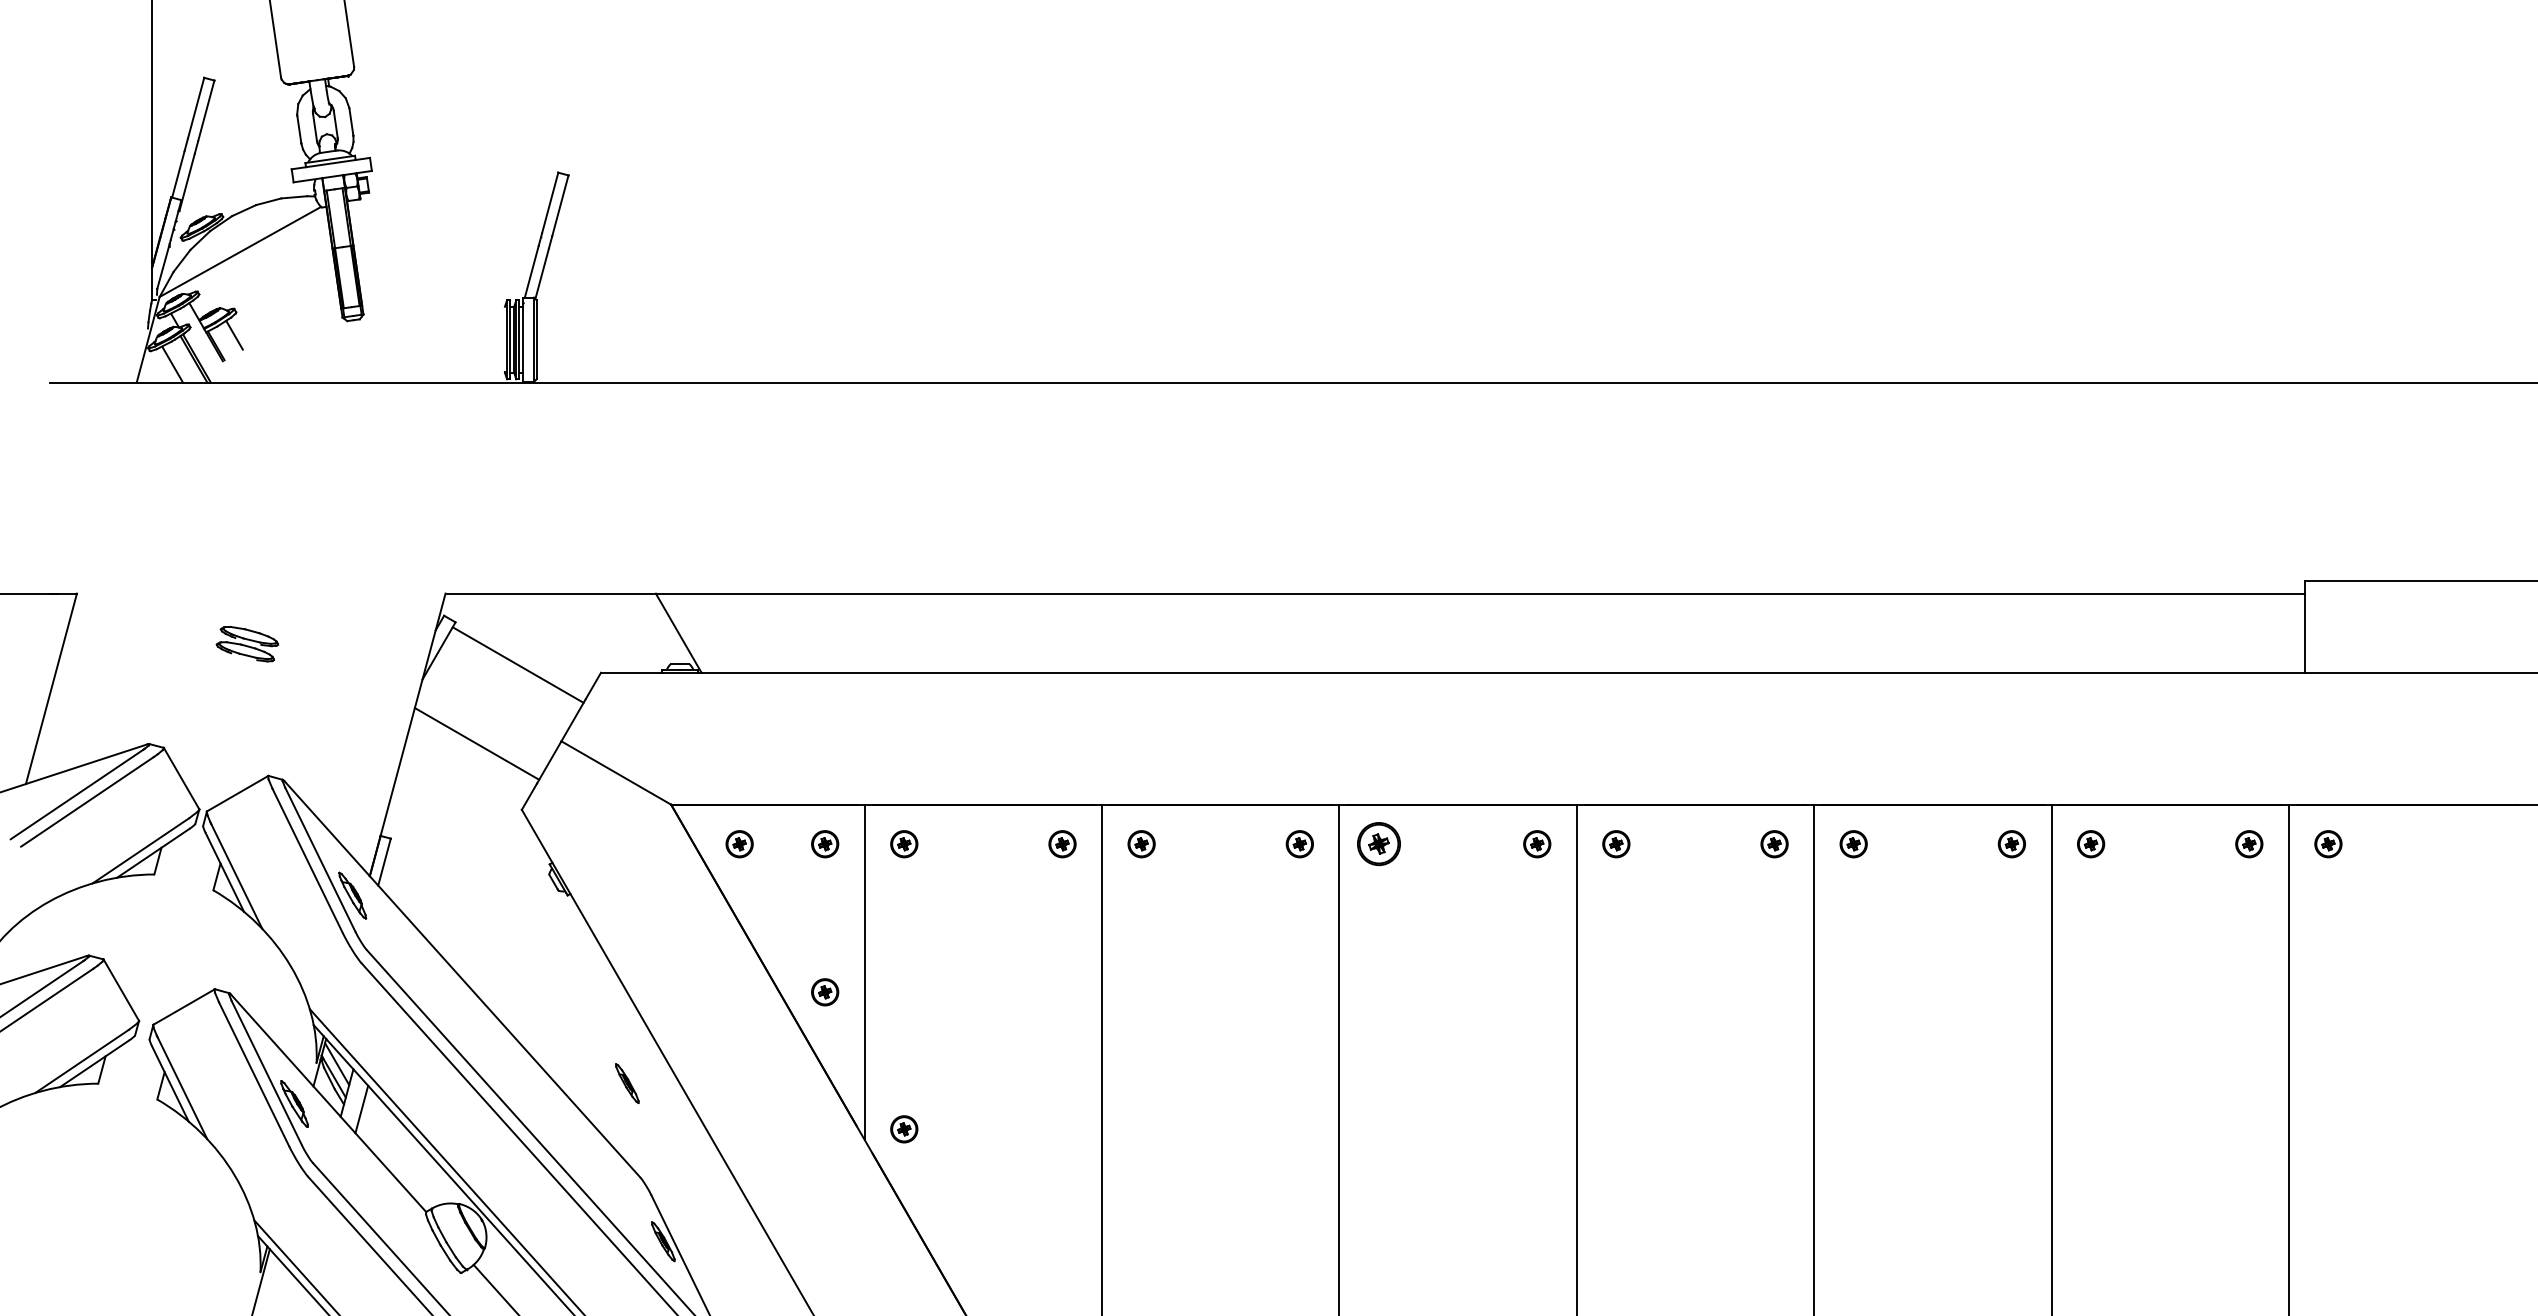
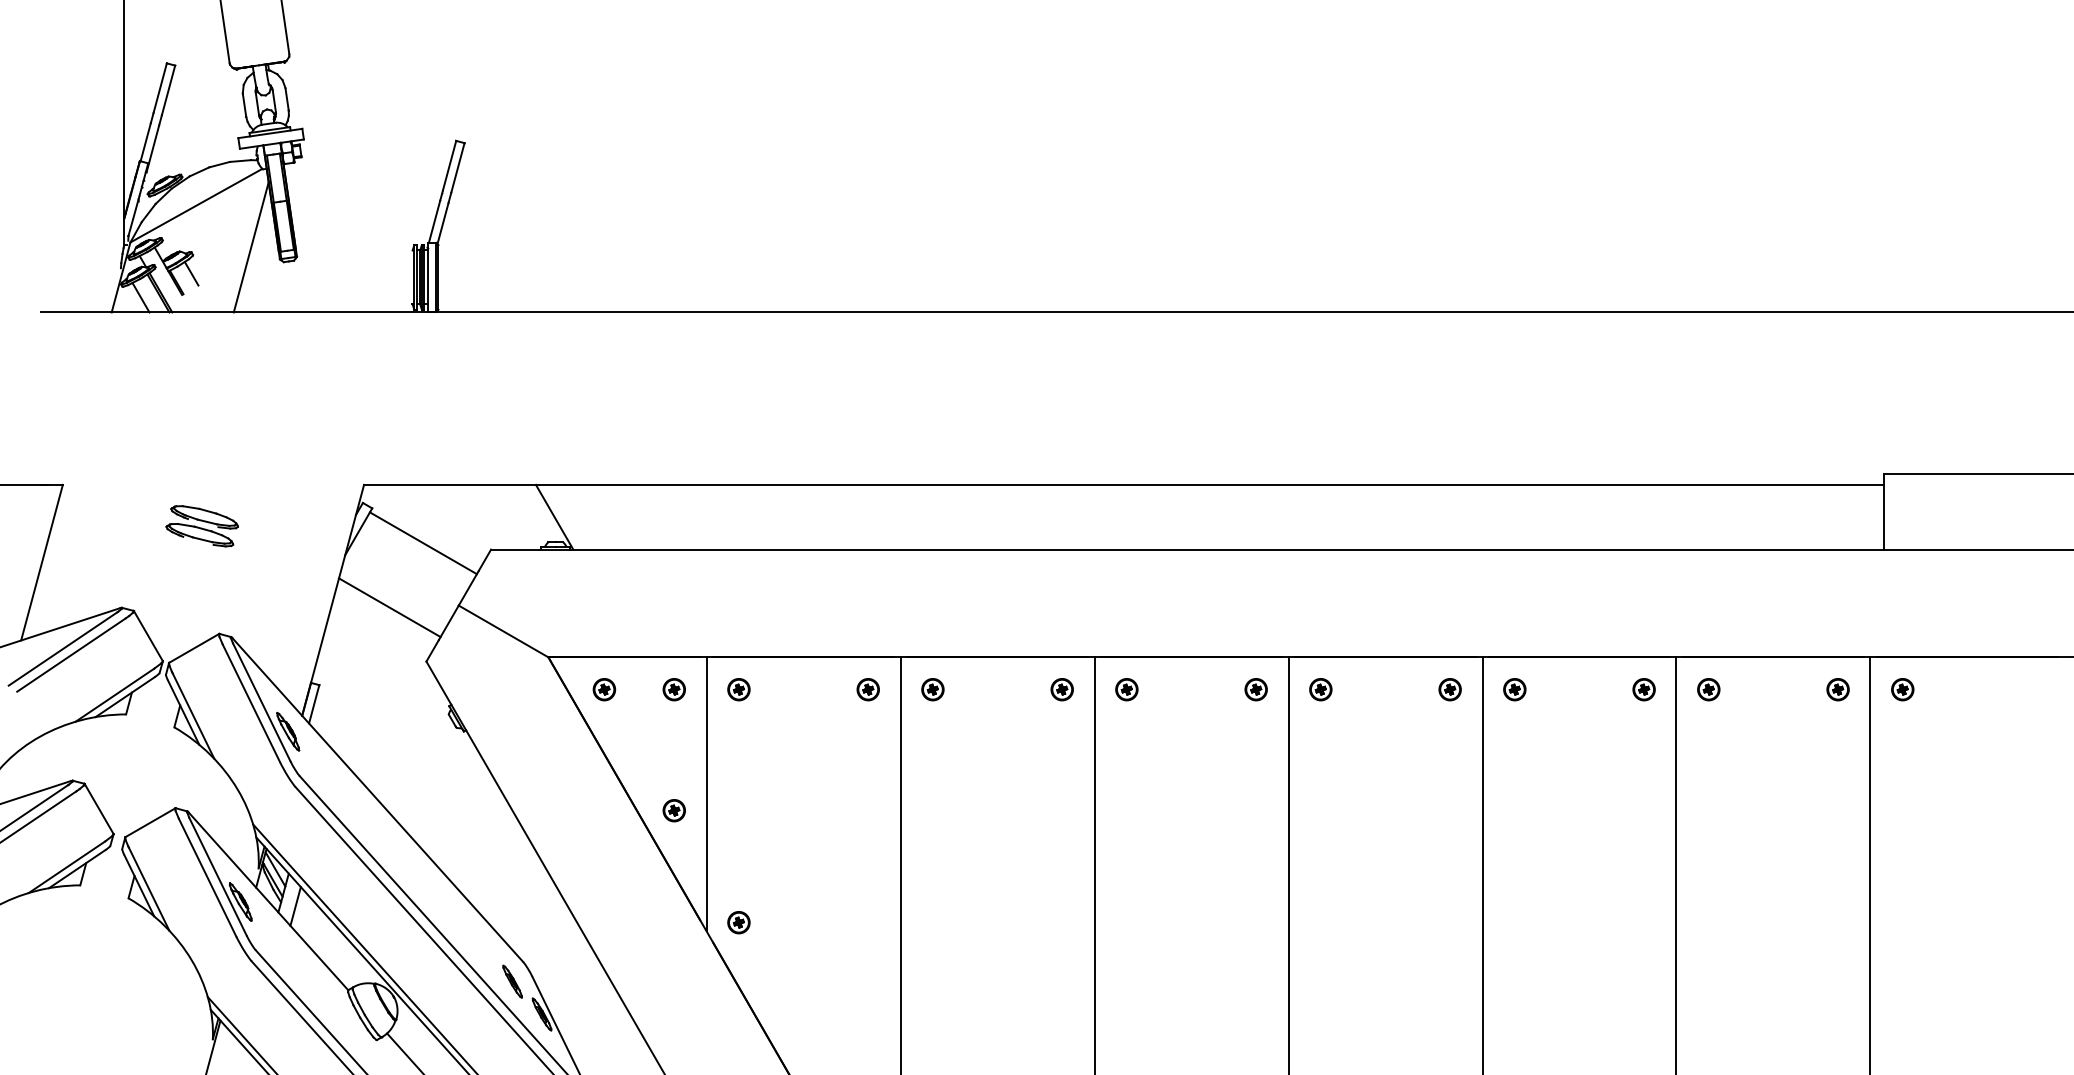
line: (307, 302) -> (251, 246), added
part: (247, 643) -> (202, 525), size x1.43
part: (1378, 844) -> (1126, 689), size x0.62
part: (627, 1083) -> (512, 981), moved

